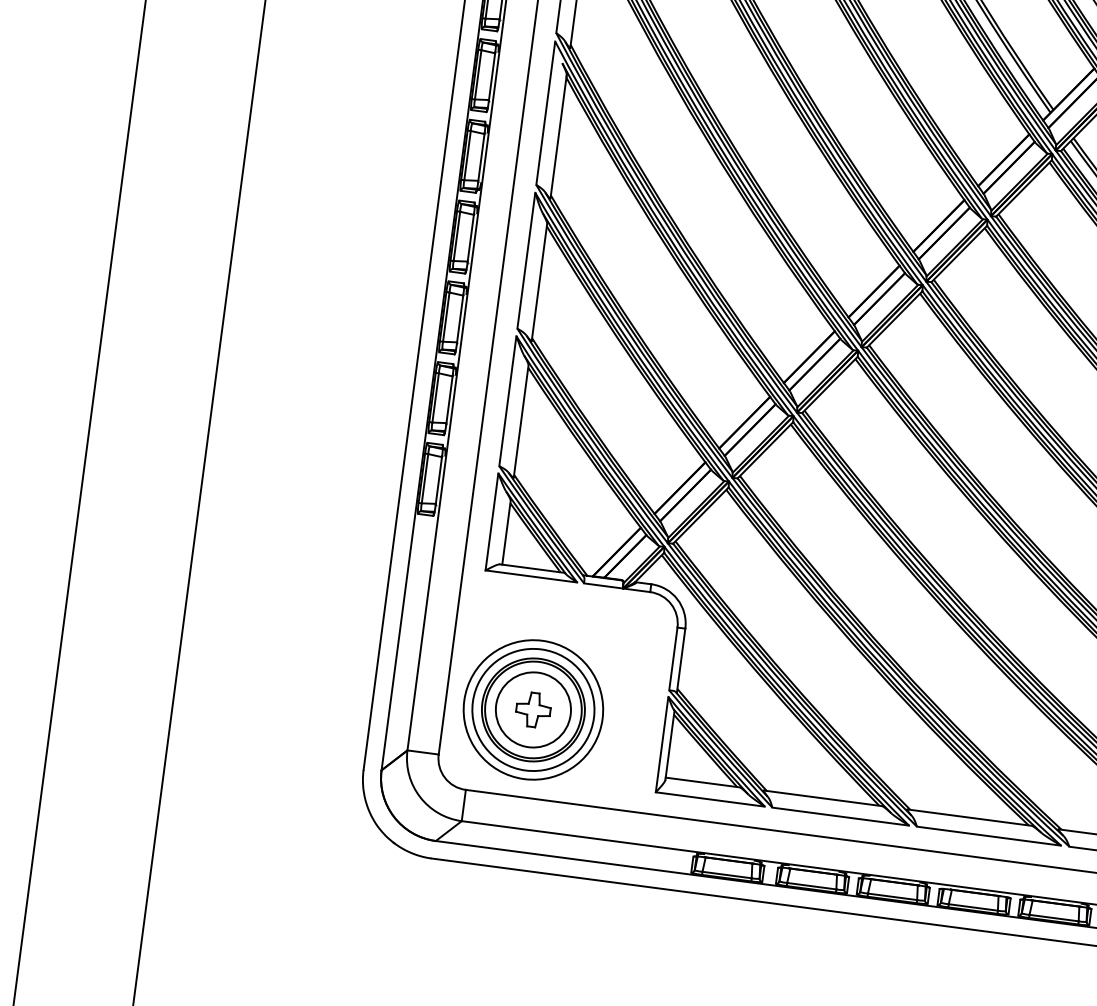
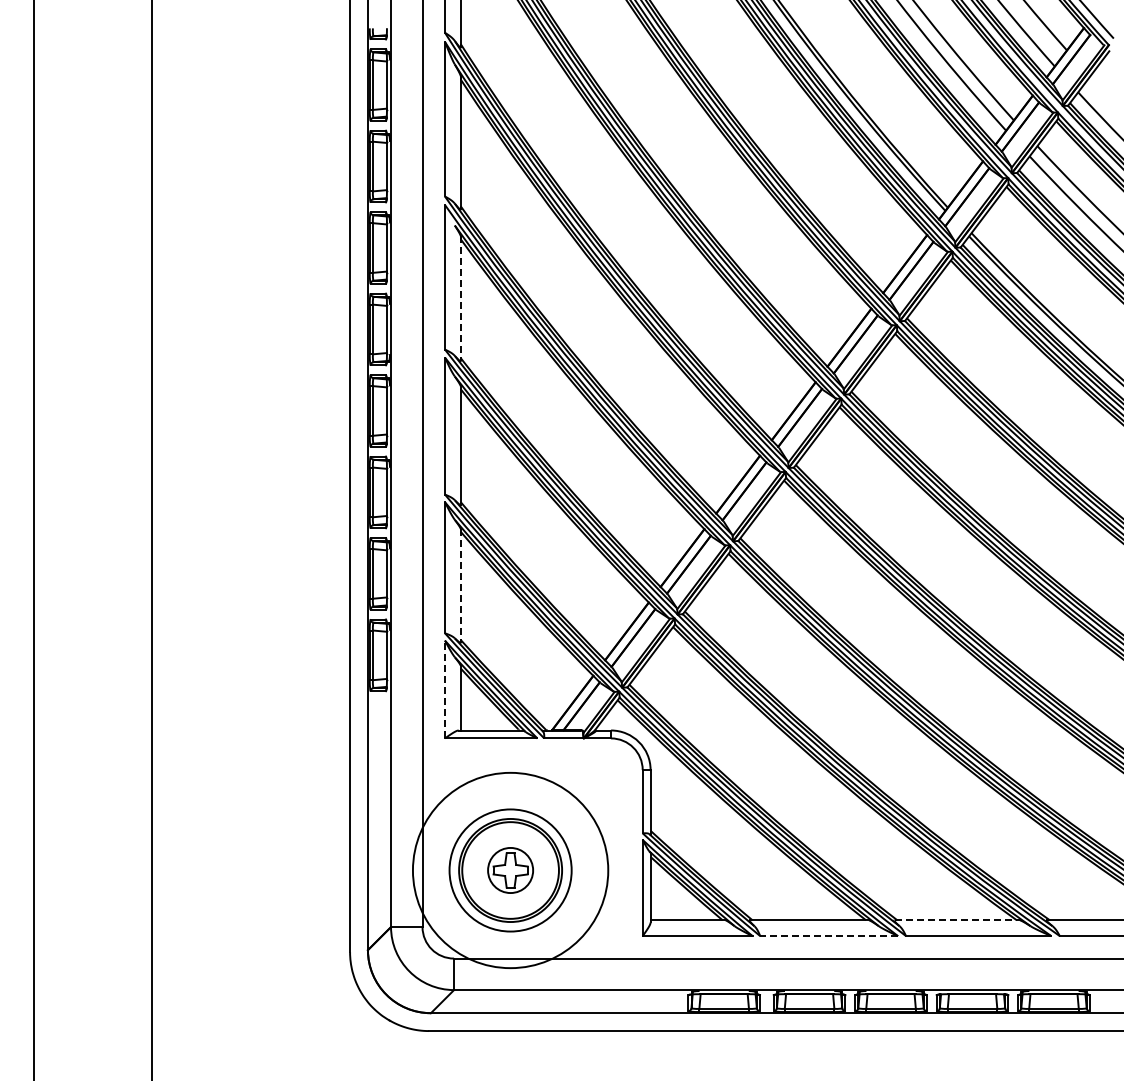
line: (558, 137) -> (460, 299), solid -> dashed
line: (520, 420) -> (460, 585), solid -> dashed
line: (491, 521) -> (444, 689), solid -> dashed
circle: (533, 709) -> (510, 870), size x0.6
circle: (533, 709) -> (510, 870), size x1.4
line: (840, 817) -> (829, 936), solid -> dashed
line: (969, 817) -> (957, 920), solid -> dashed

